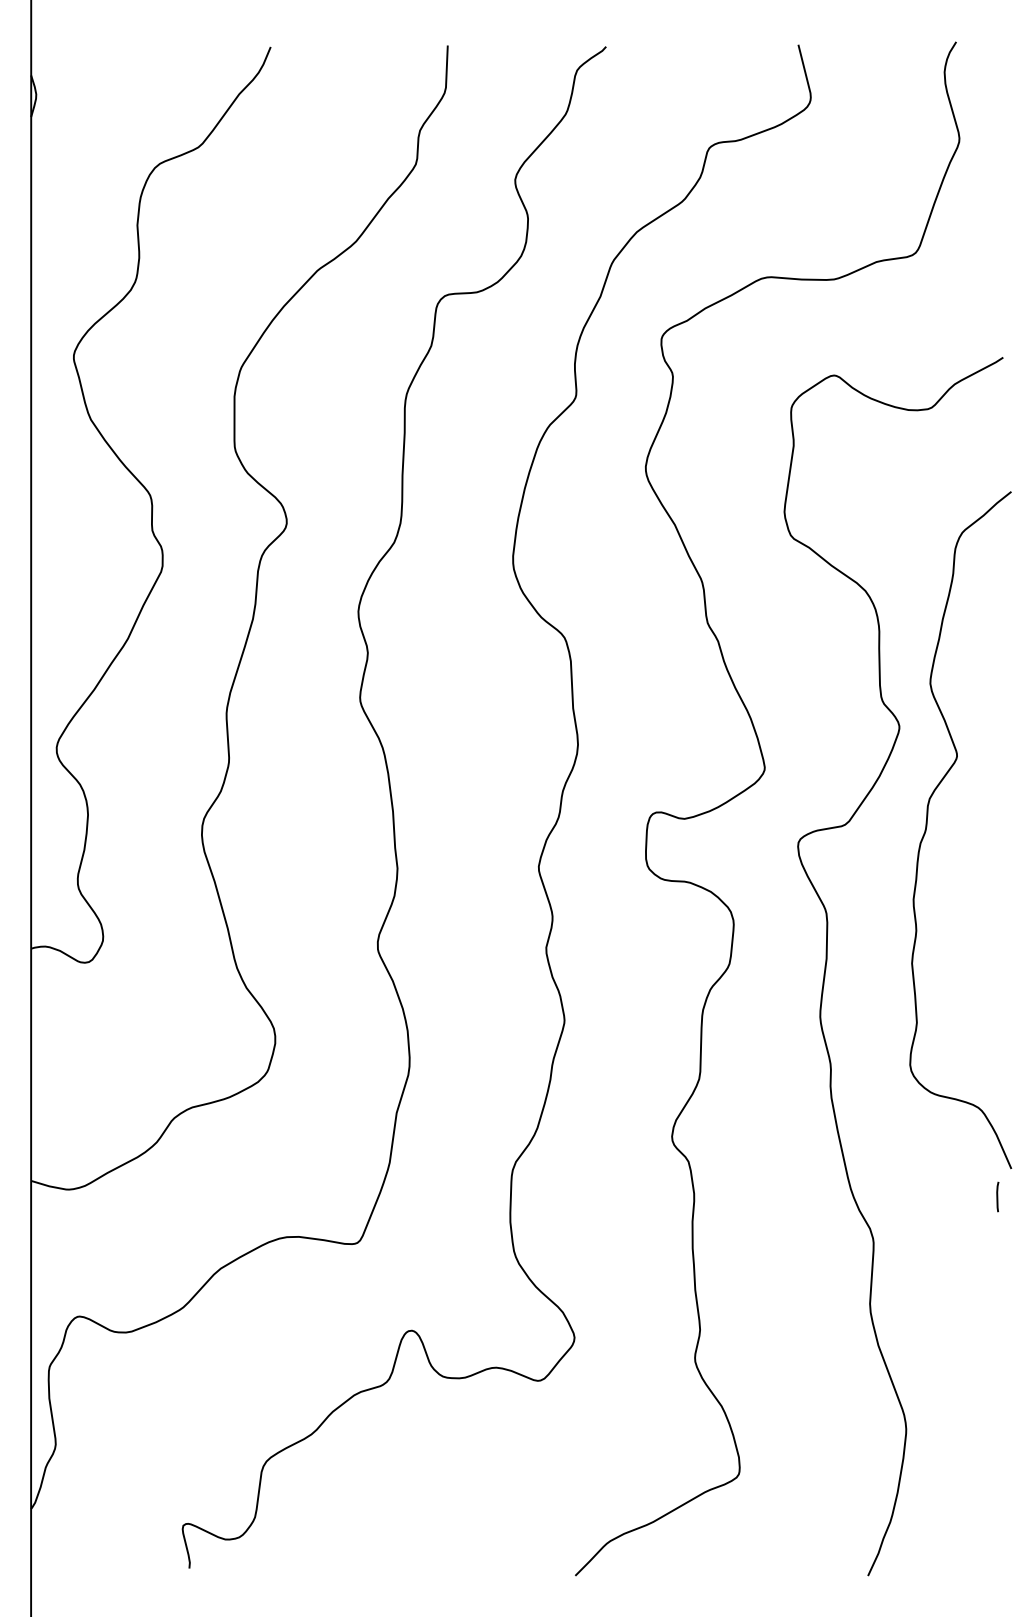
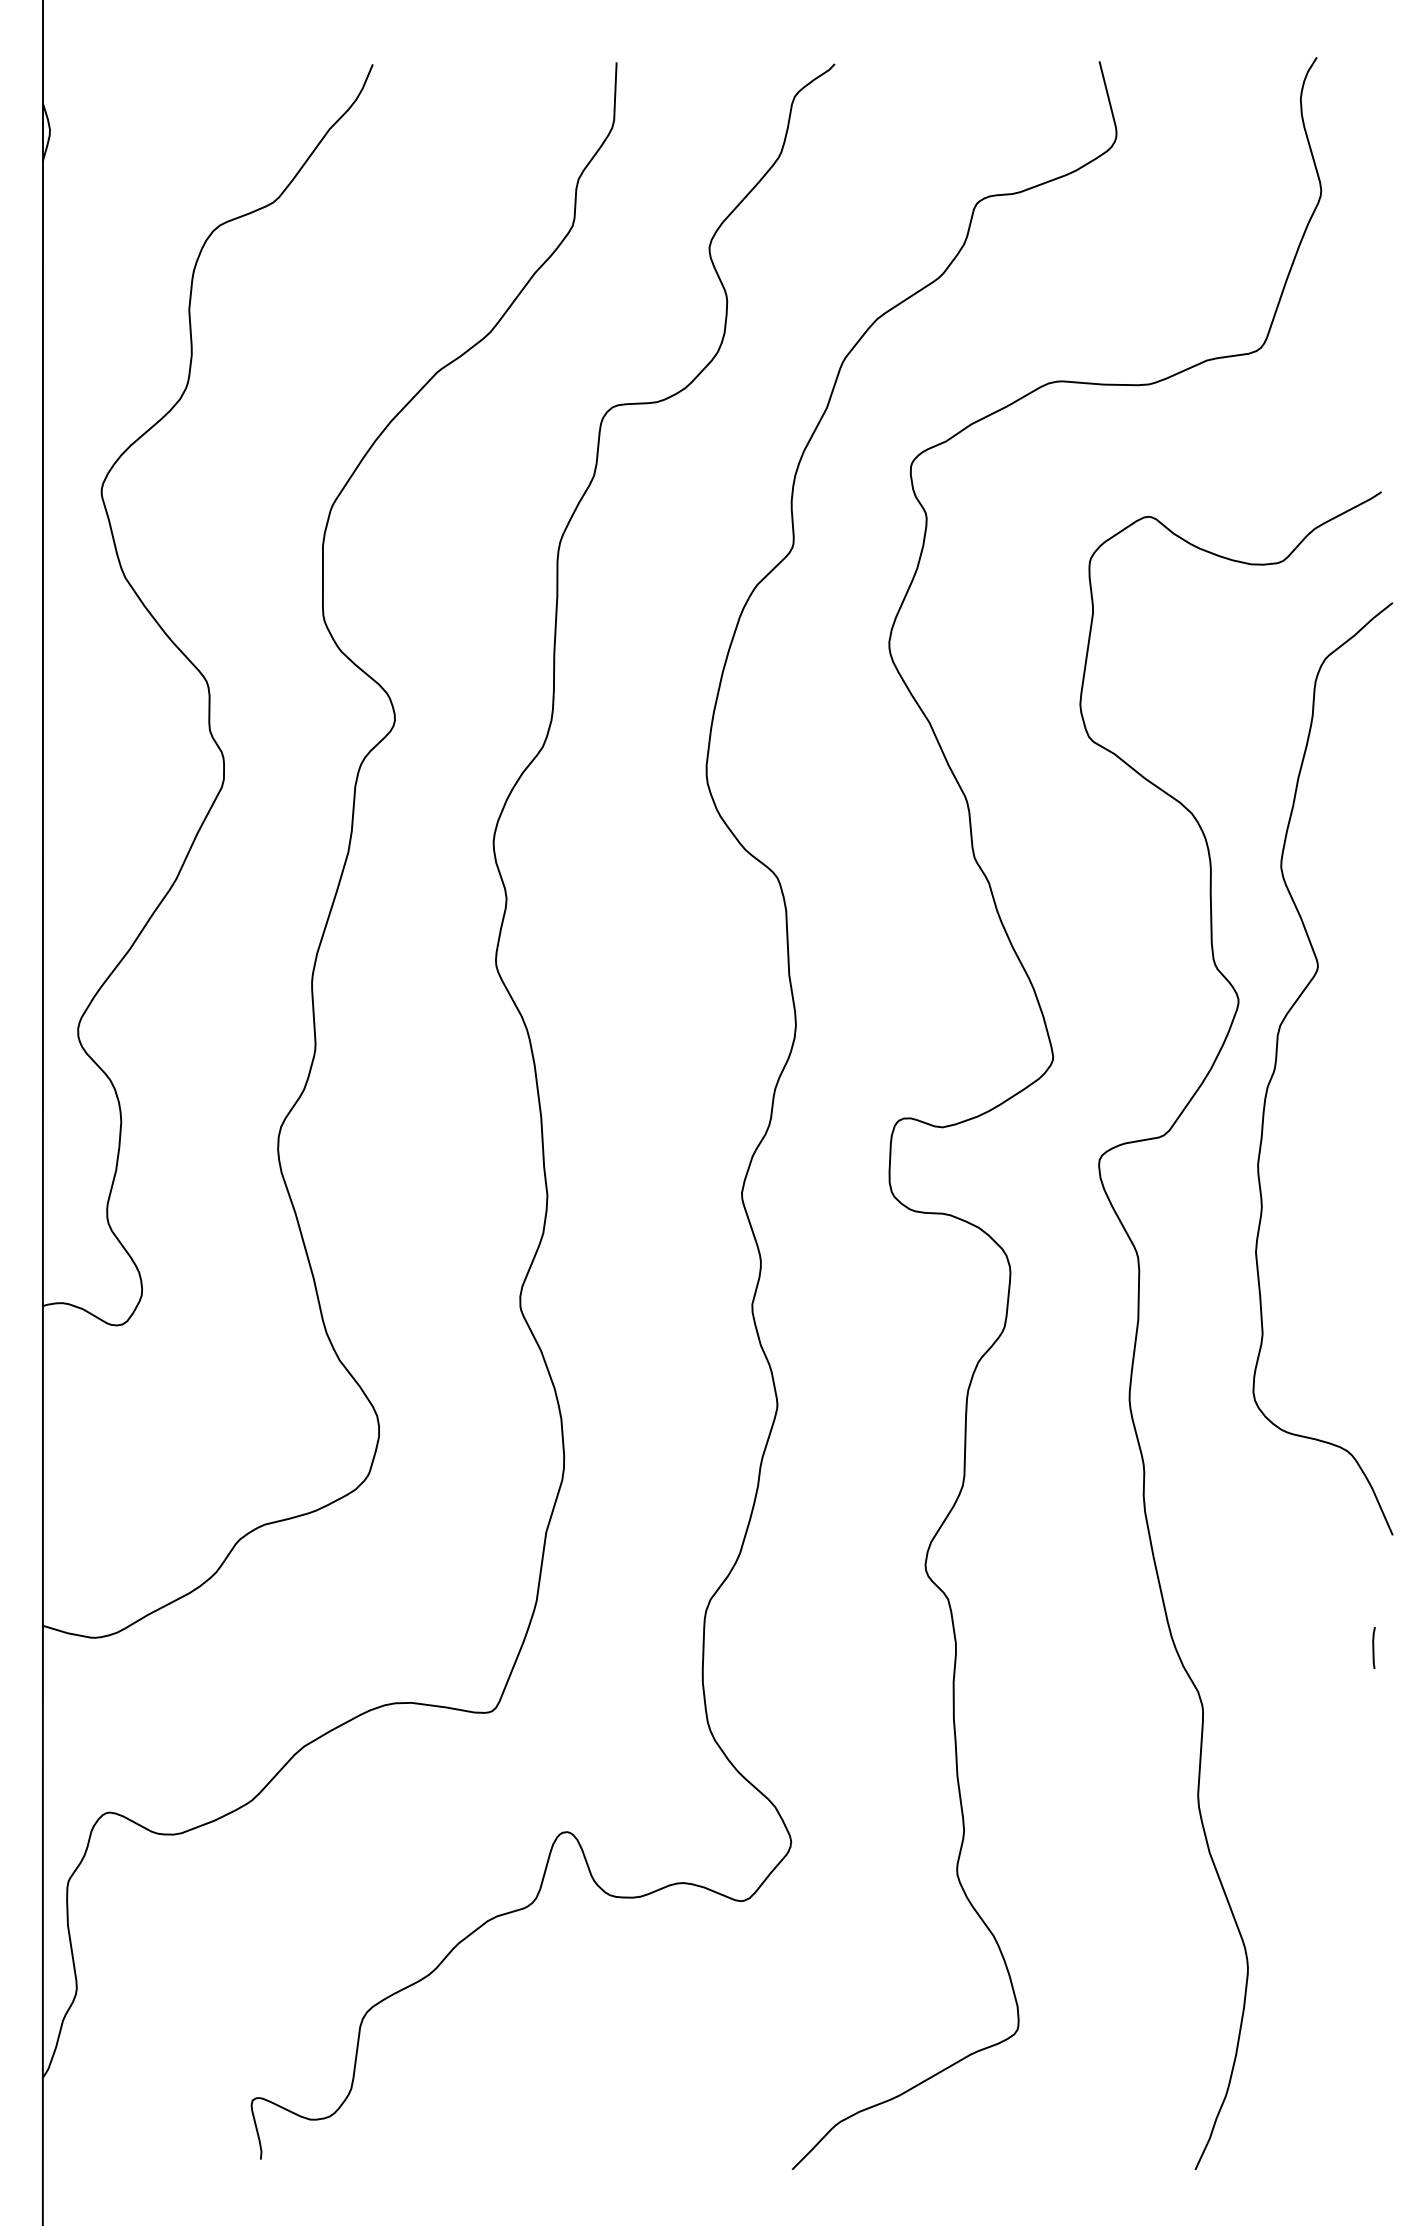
curve: (926, 828) -> (1276, 1066), moved

